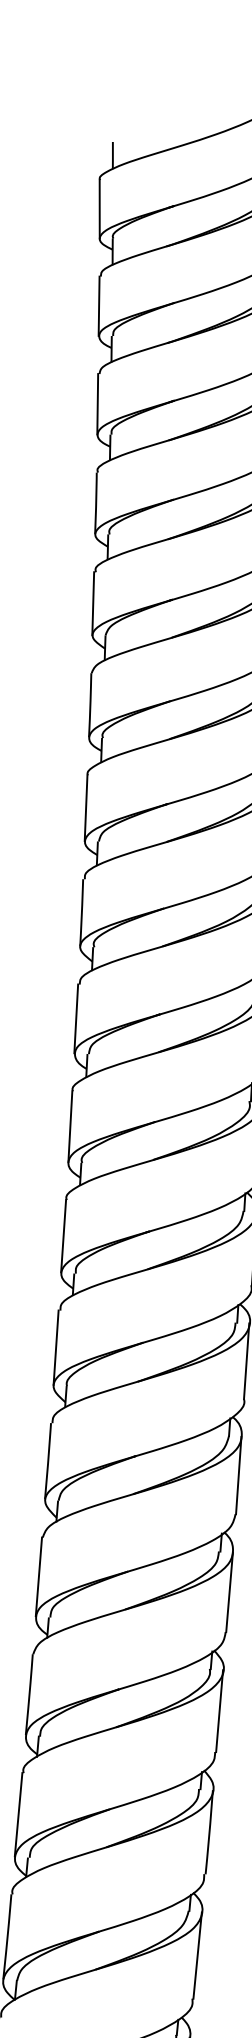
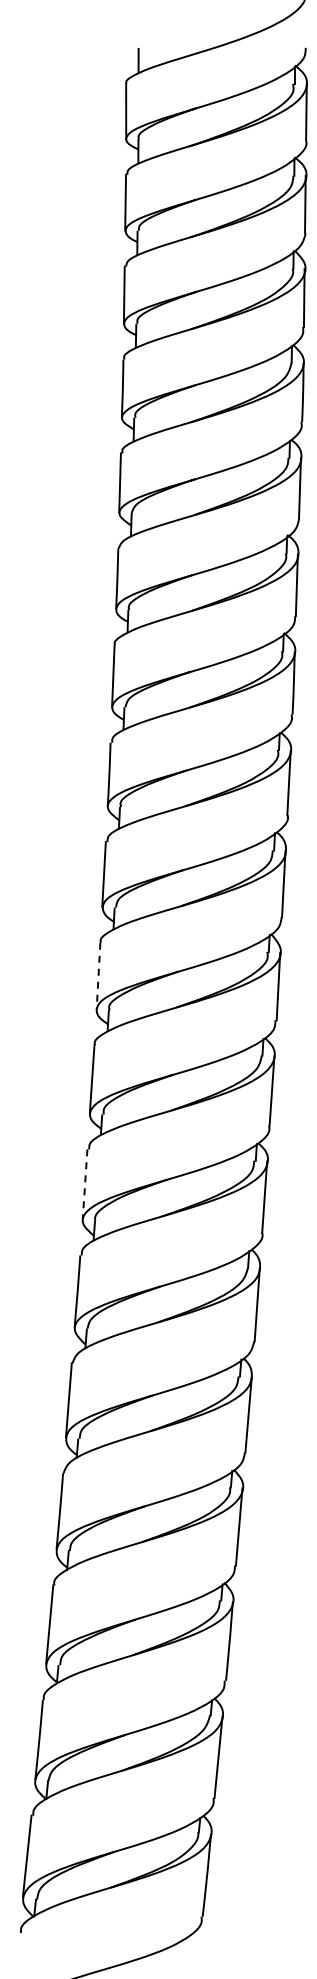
line: (70, 1127) -> (98, 976), solid -> dashed
line: (56, 1347) -> (85, 1184), solid -> dashed

